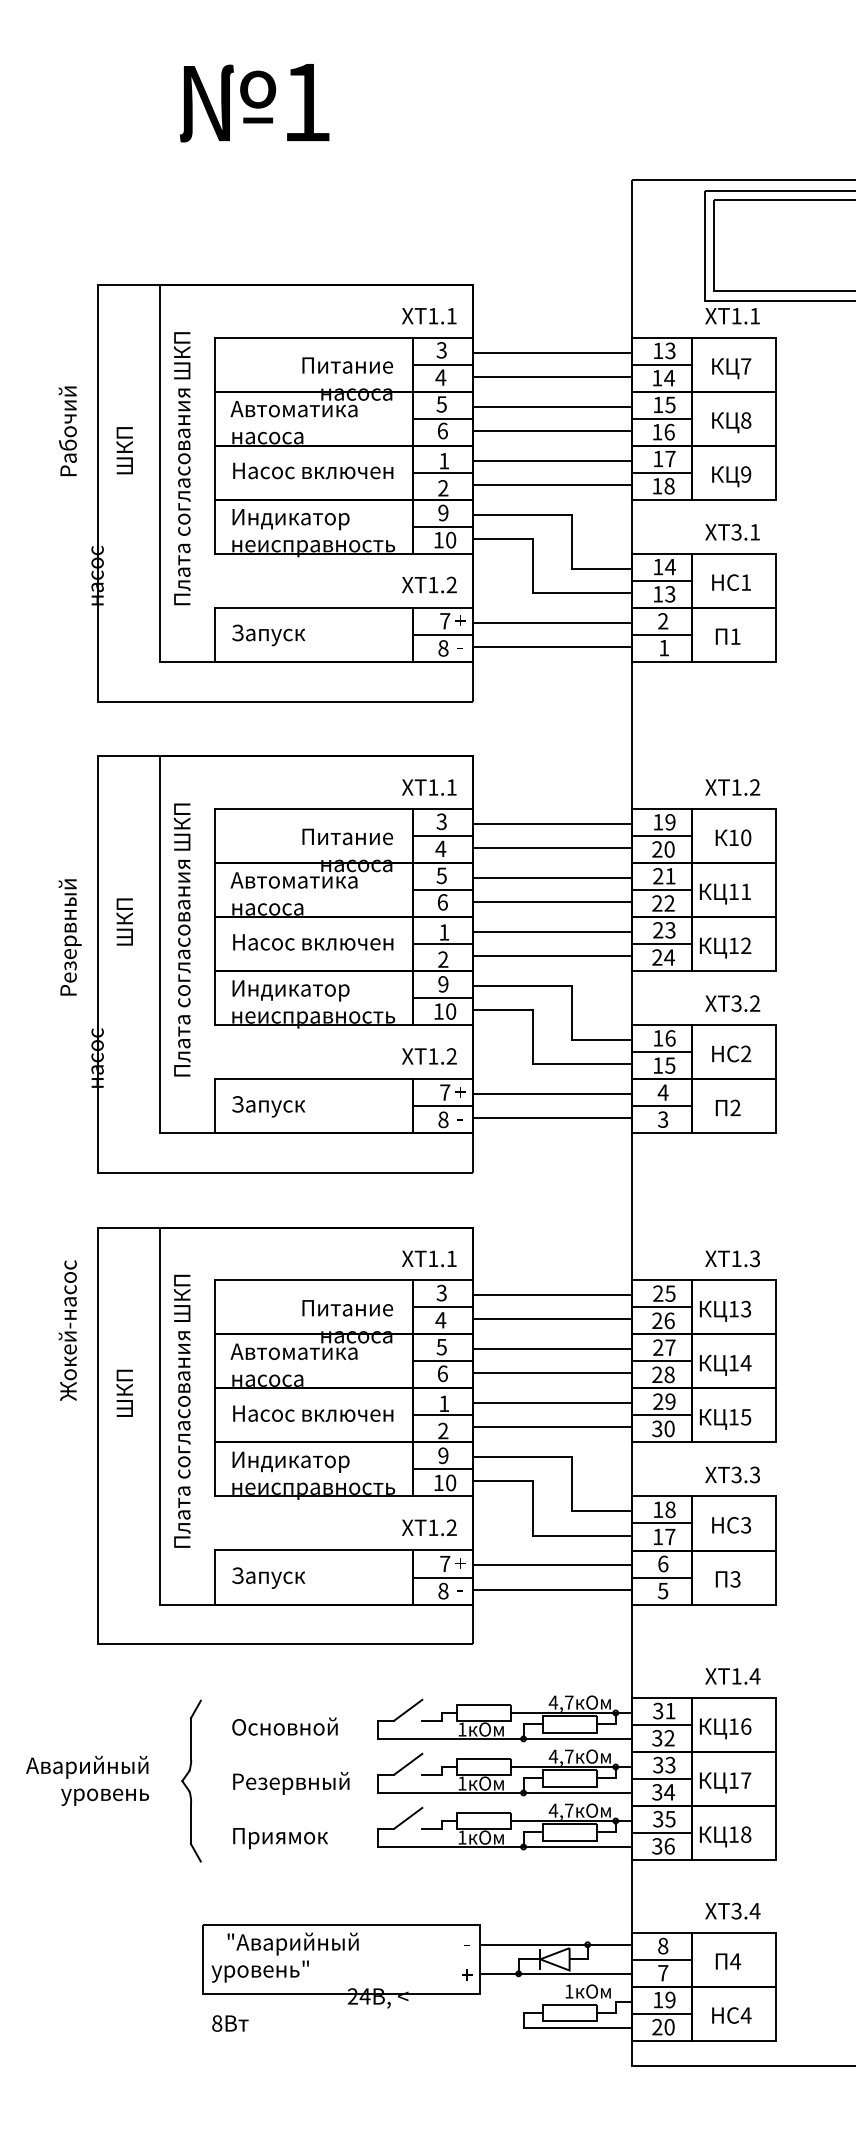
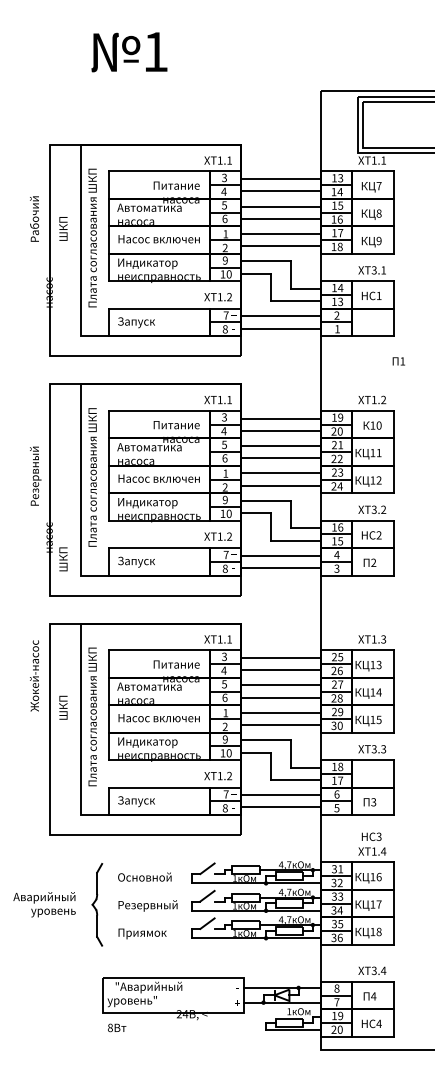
text: (727, 636) -> (398, 361), moved
text: (124, 922) -> (63, 559), moved
text: (731, 1524) -> (371, 836), moved

